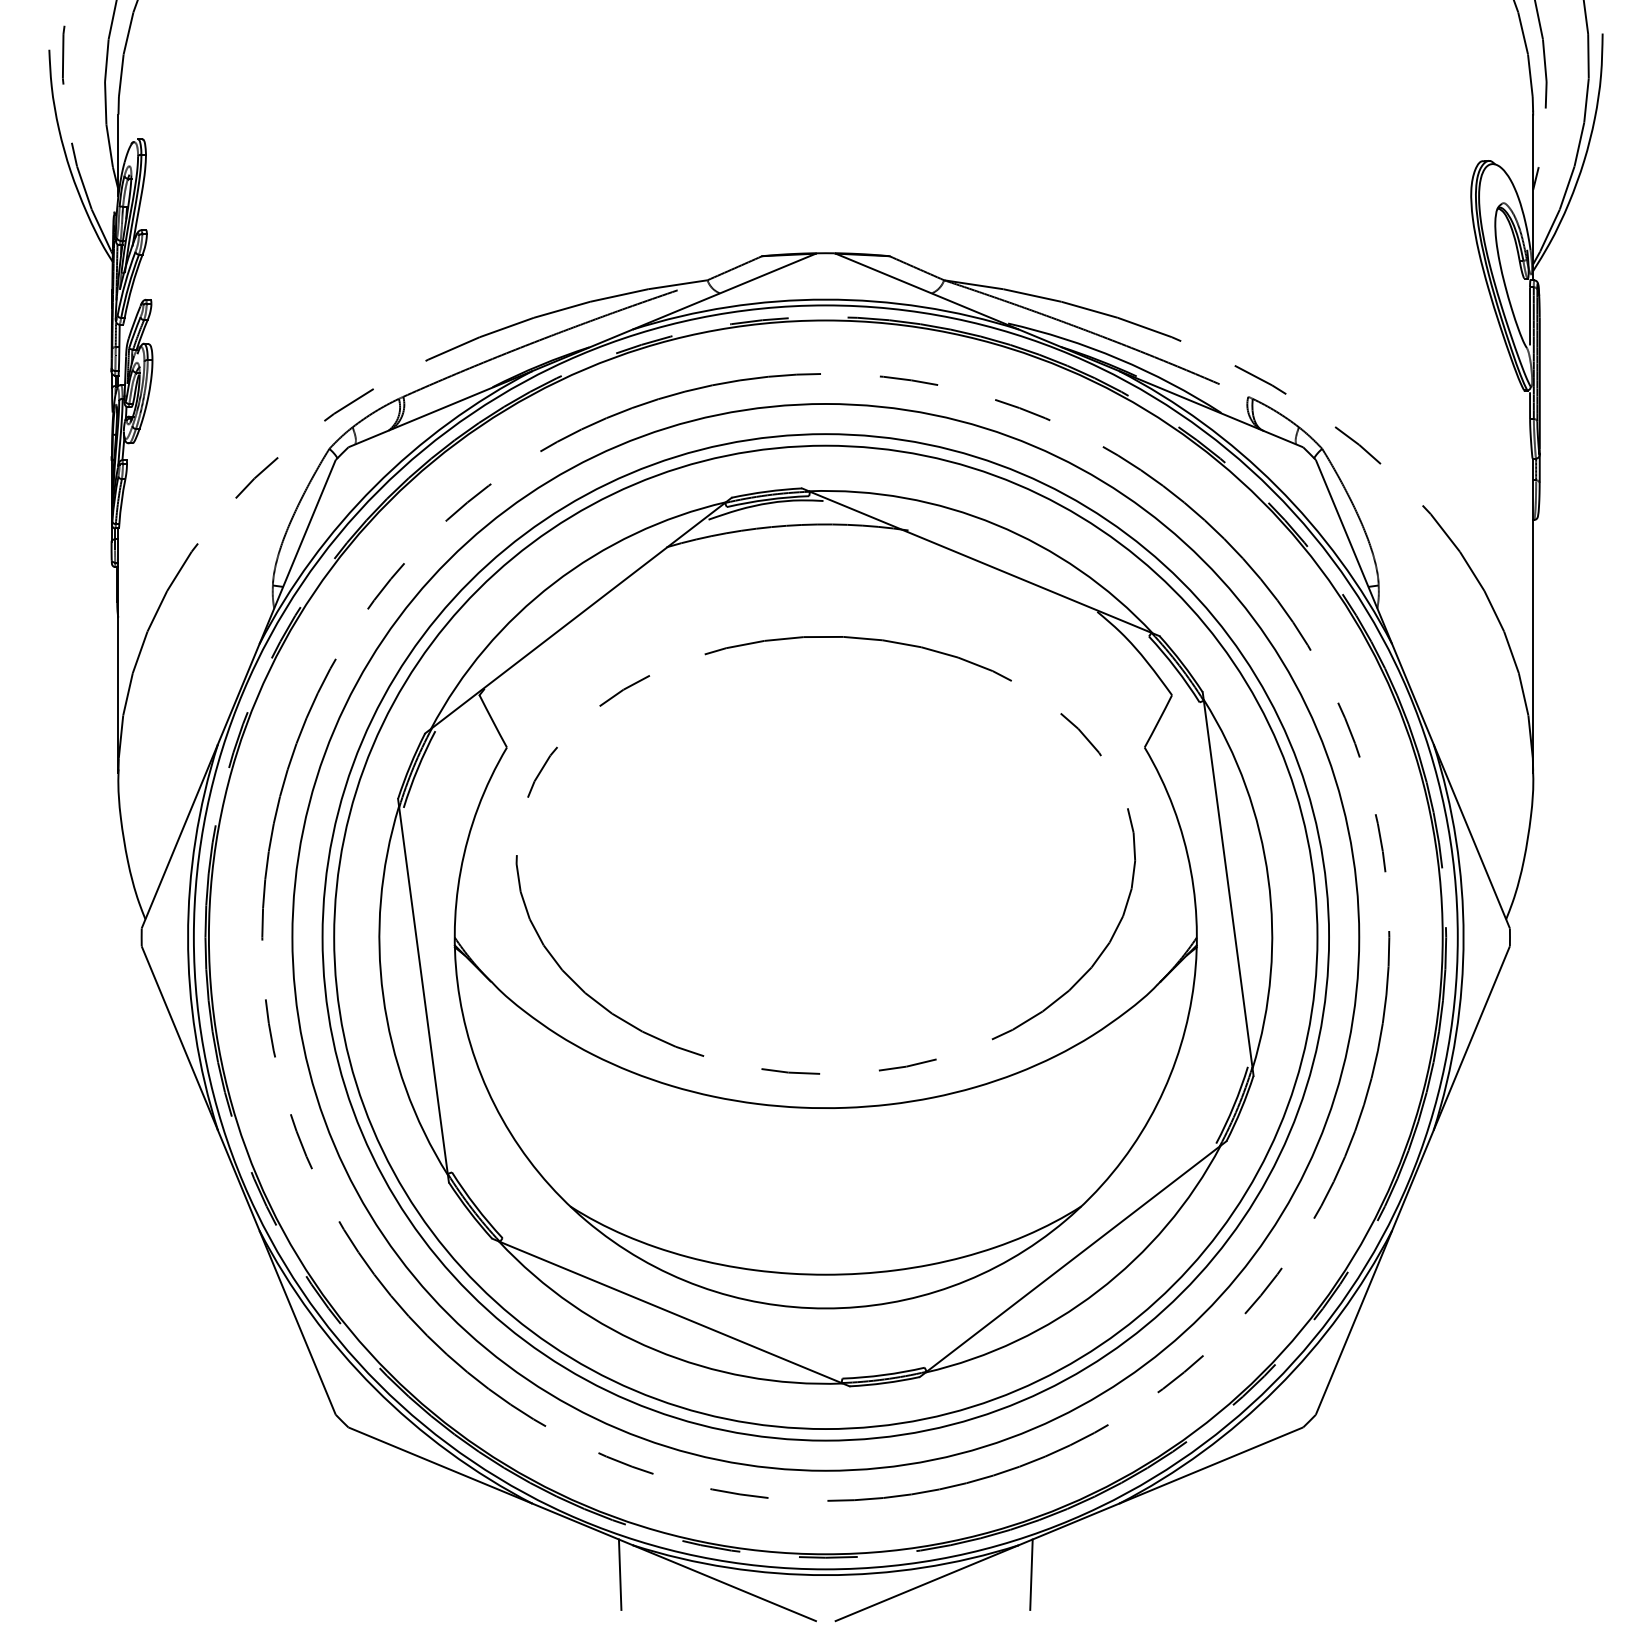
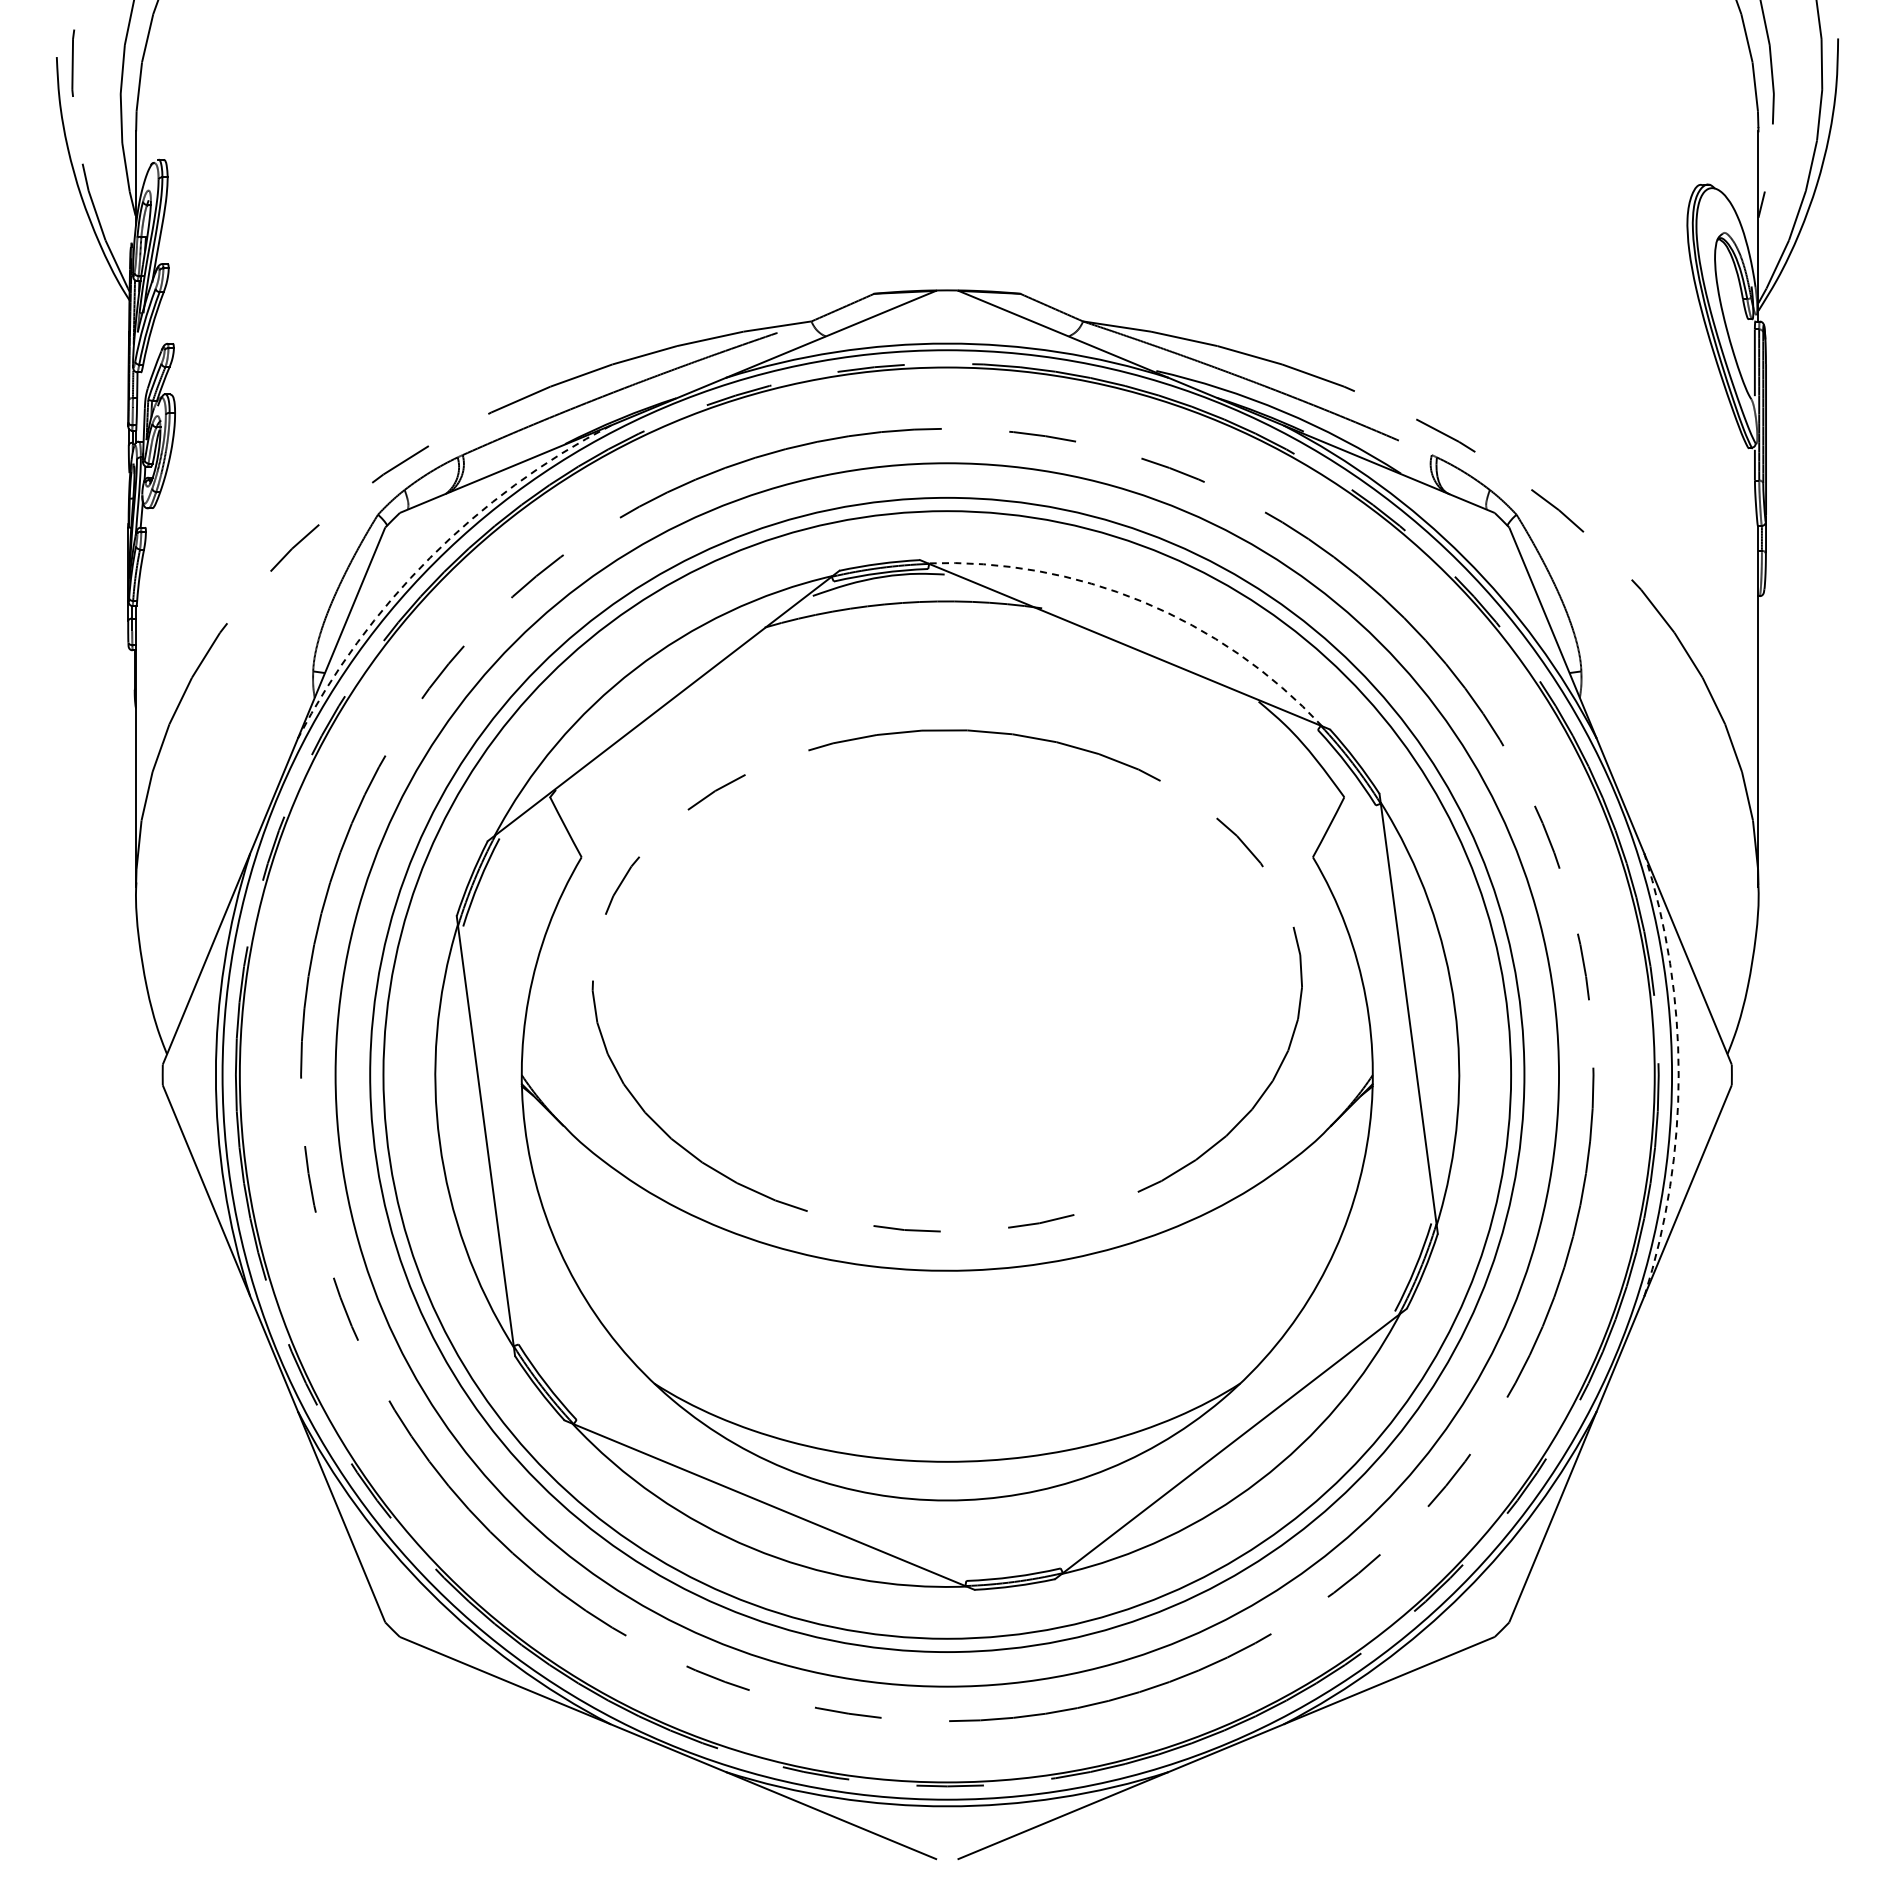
arc: (375, 486) -> (430, 557), solid -> dashed
arc: (996, 524) -> (1142, 601), solid -> dashed
arc: (1463, 936) -> (1678, 1074), solid -> dashed
line: (620, 1574) -> (711, 1805), removed
line: (1030, 1574) -> (1182, 1805), removed

